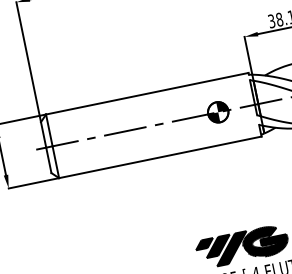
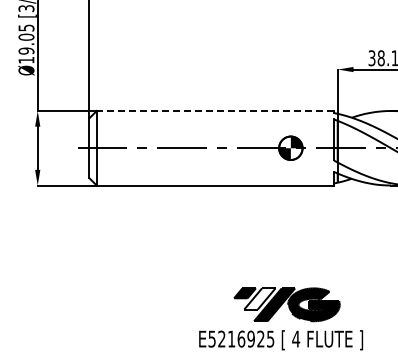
line: (147, 93) -> (215, 110), solid -> dashed
fill: (217, 246) -> (259, 298), removed

